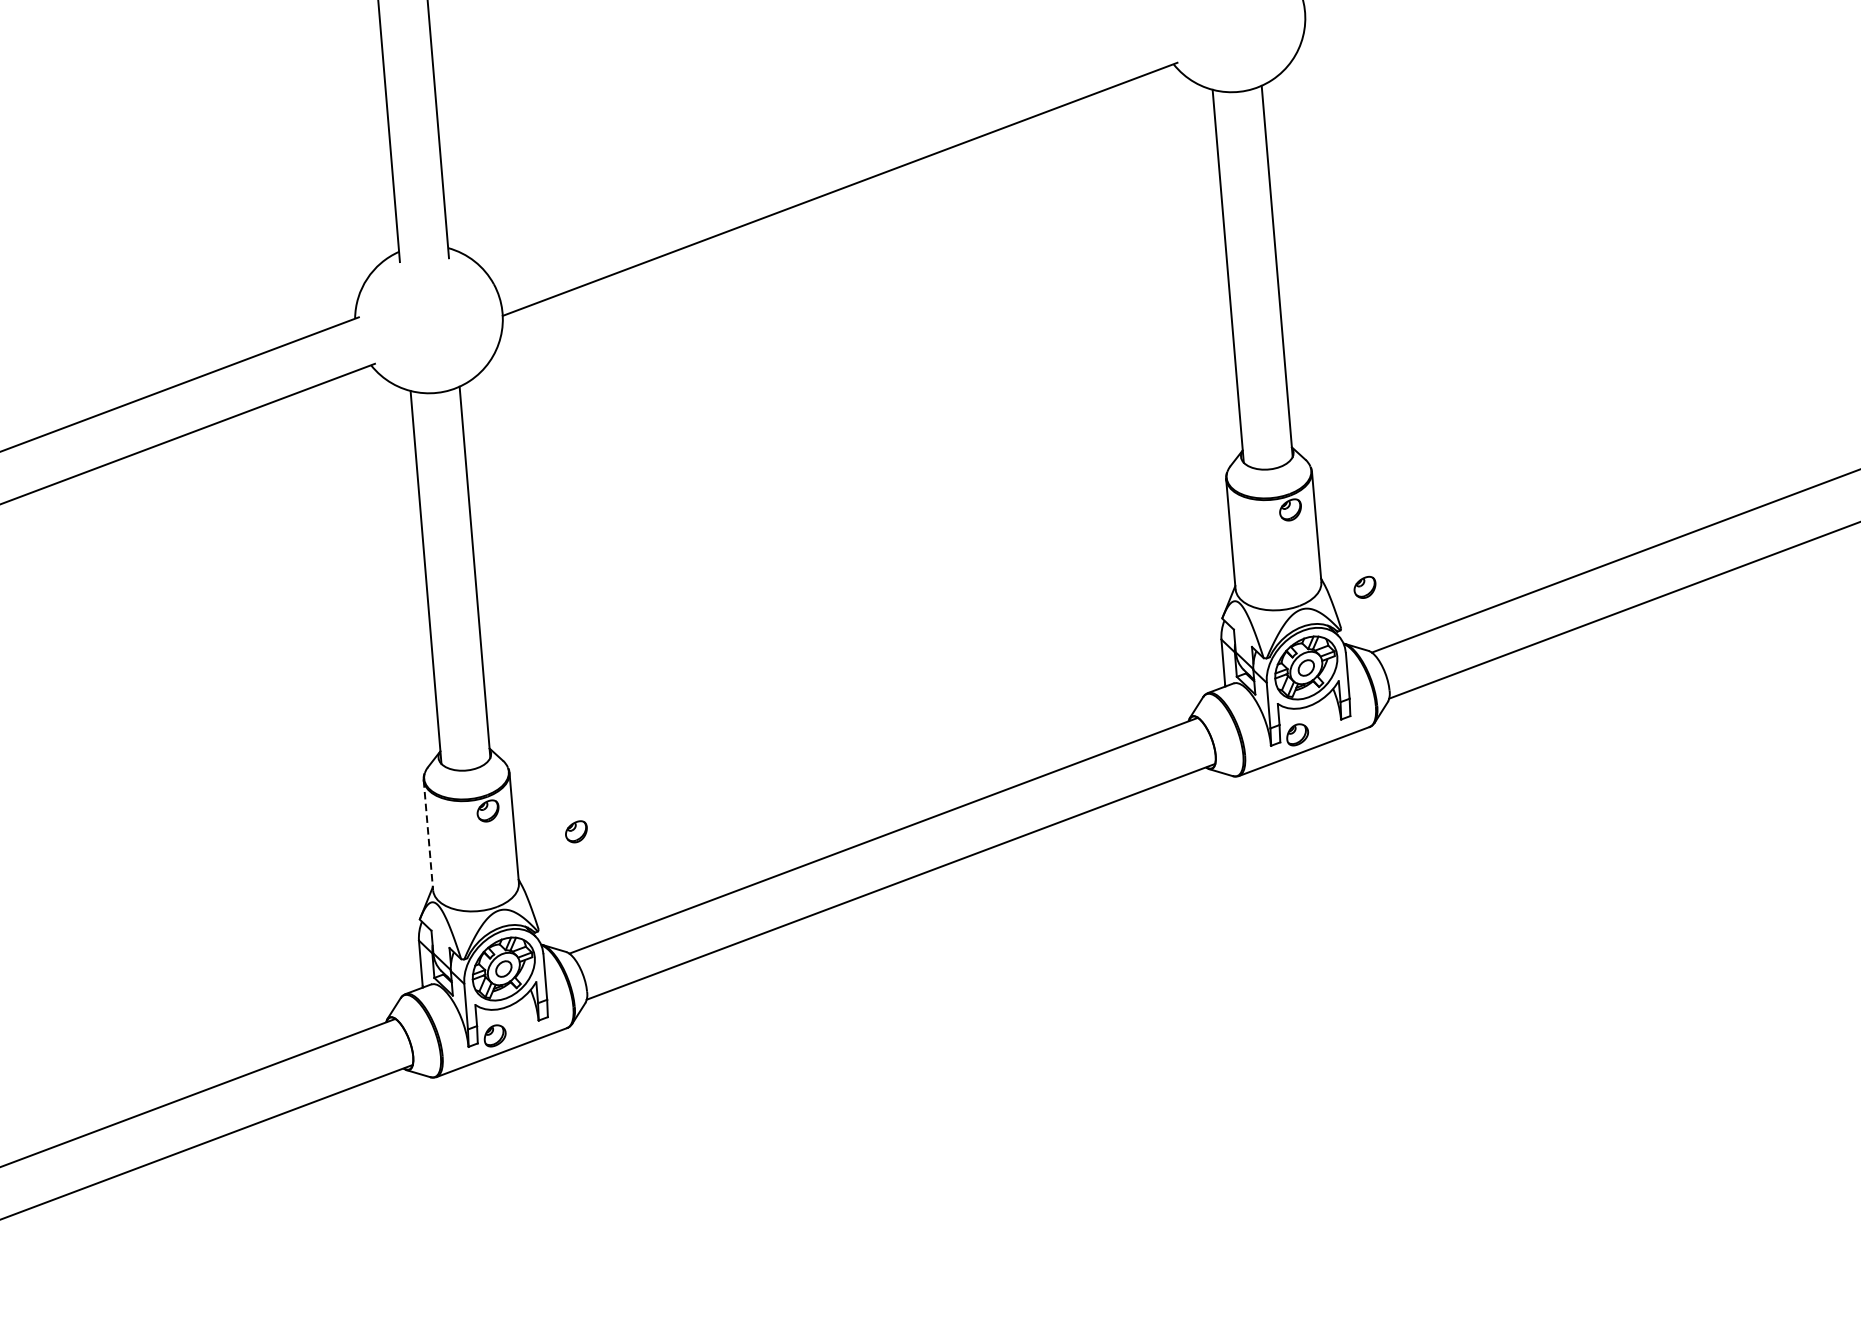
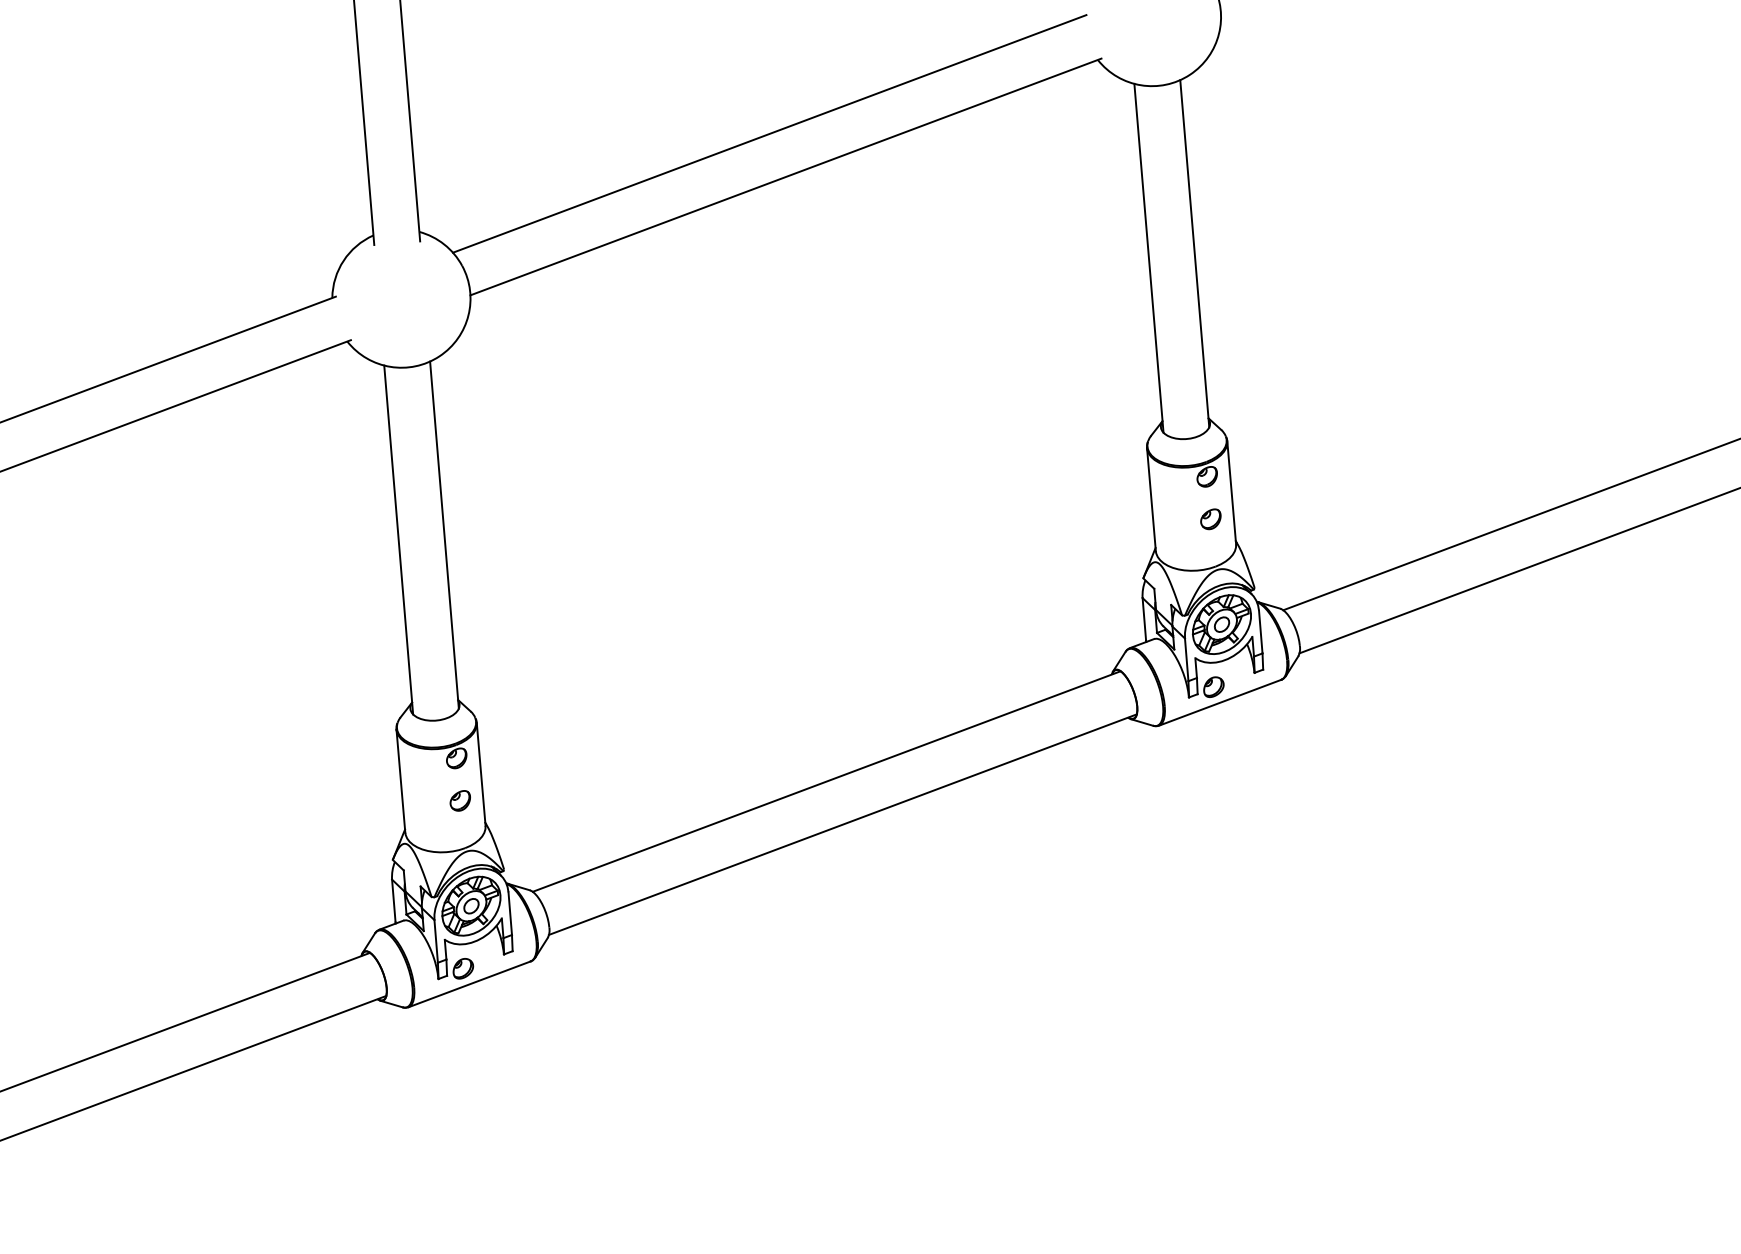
line: (822, 142) -> (769, 133), added
part: (1364, 587) -> (1210, 519), moved
part: (575, 831) -> (459, 800), moved
line: (427, 835) -> (400, 781), dashed -> solid

